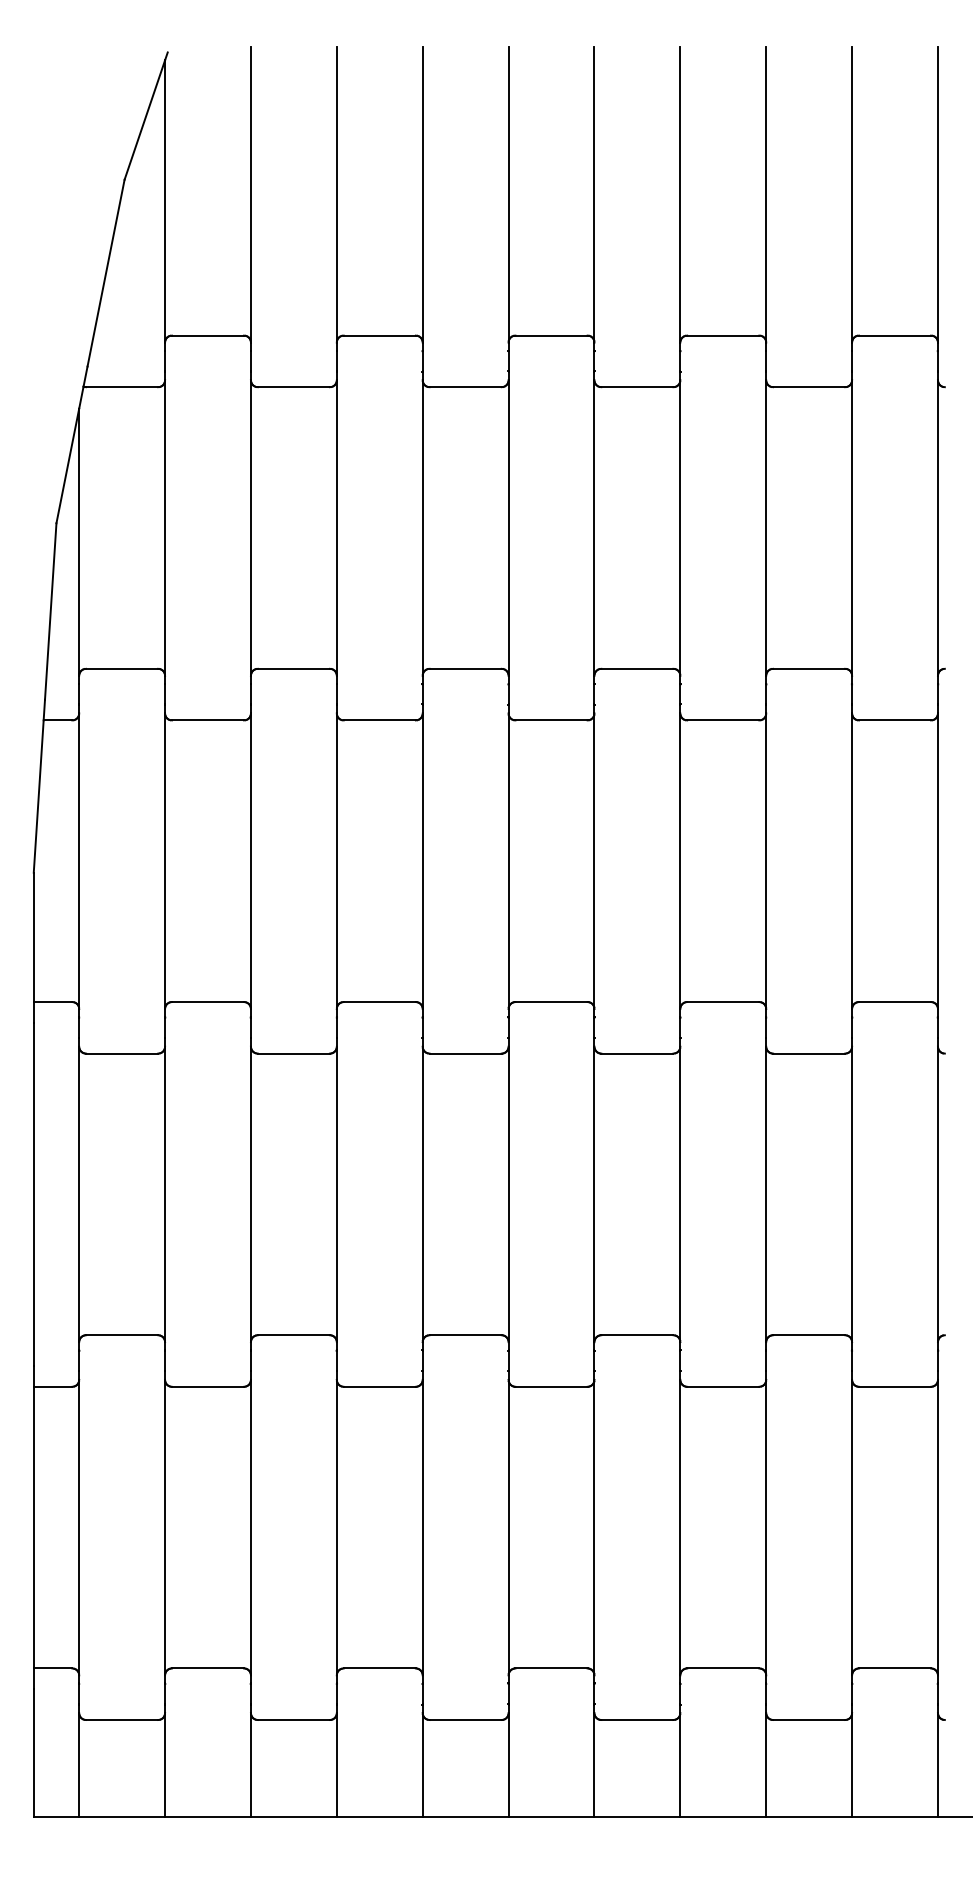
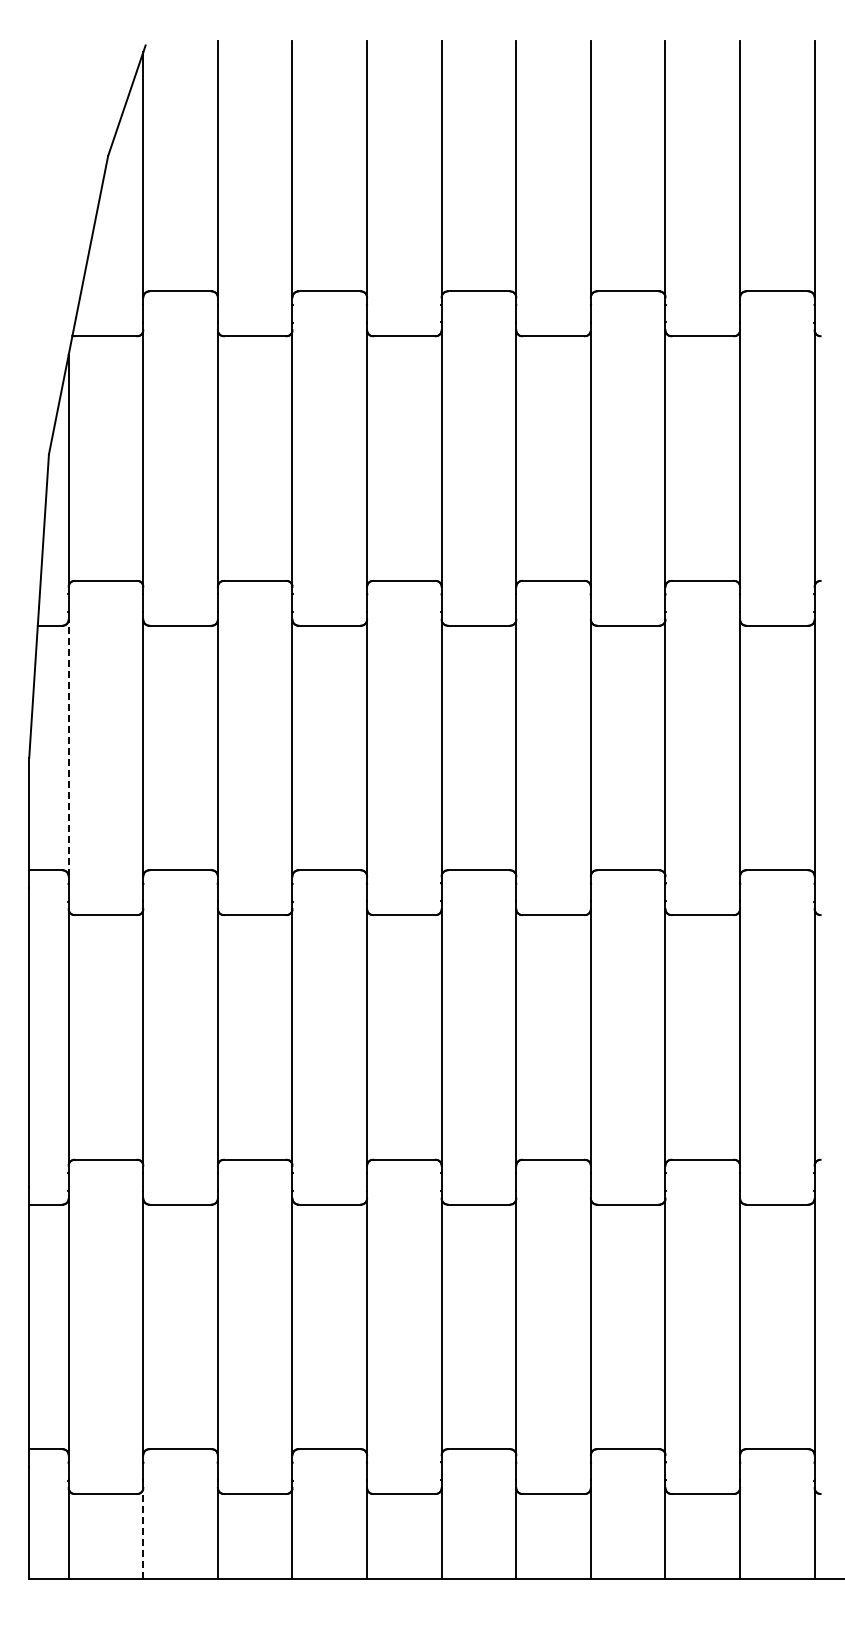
line: (78, 860) -> (68, 747), solid -> dashed
line: (165, 1764) -> (143, 1532), solid -> dashed

